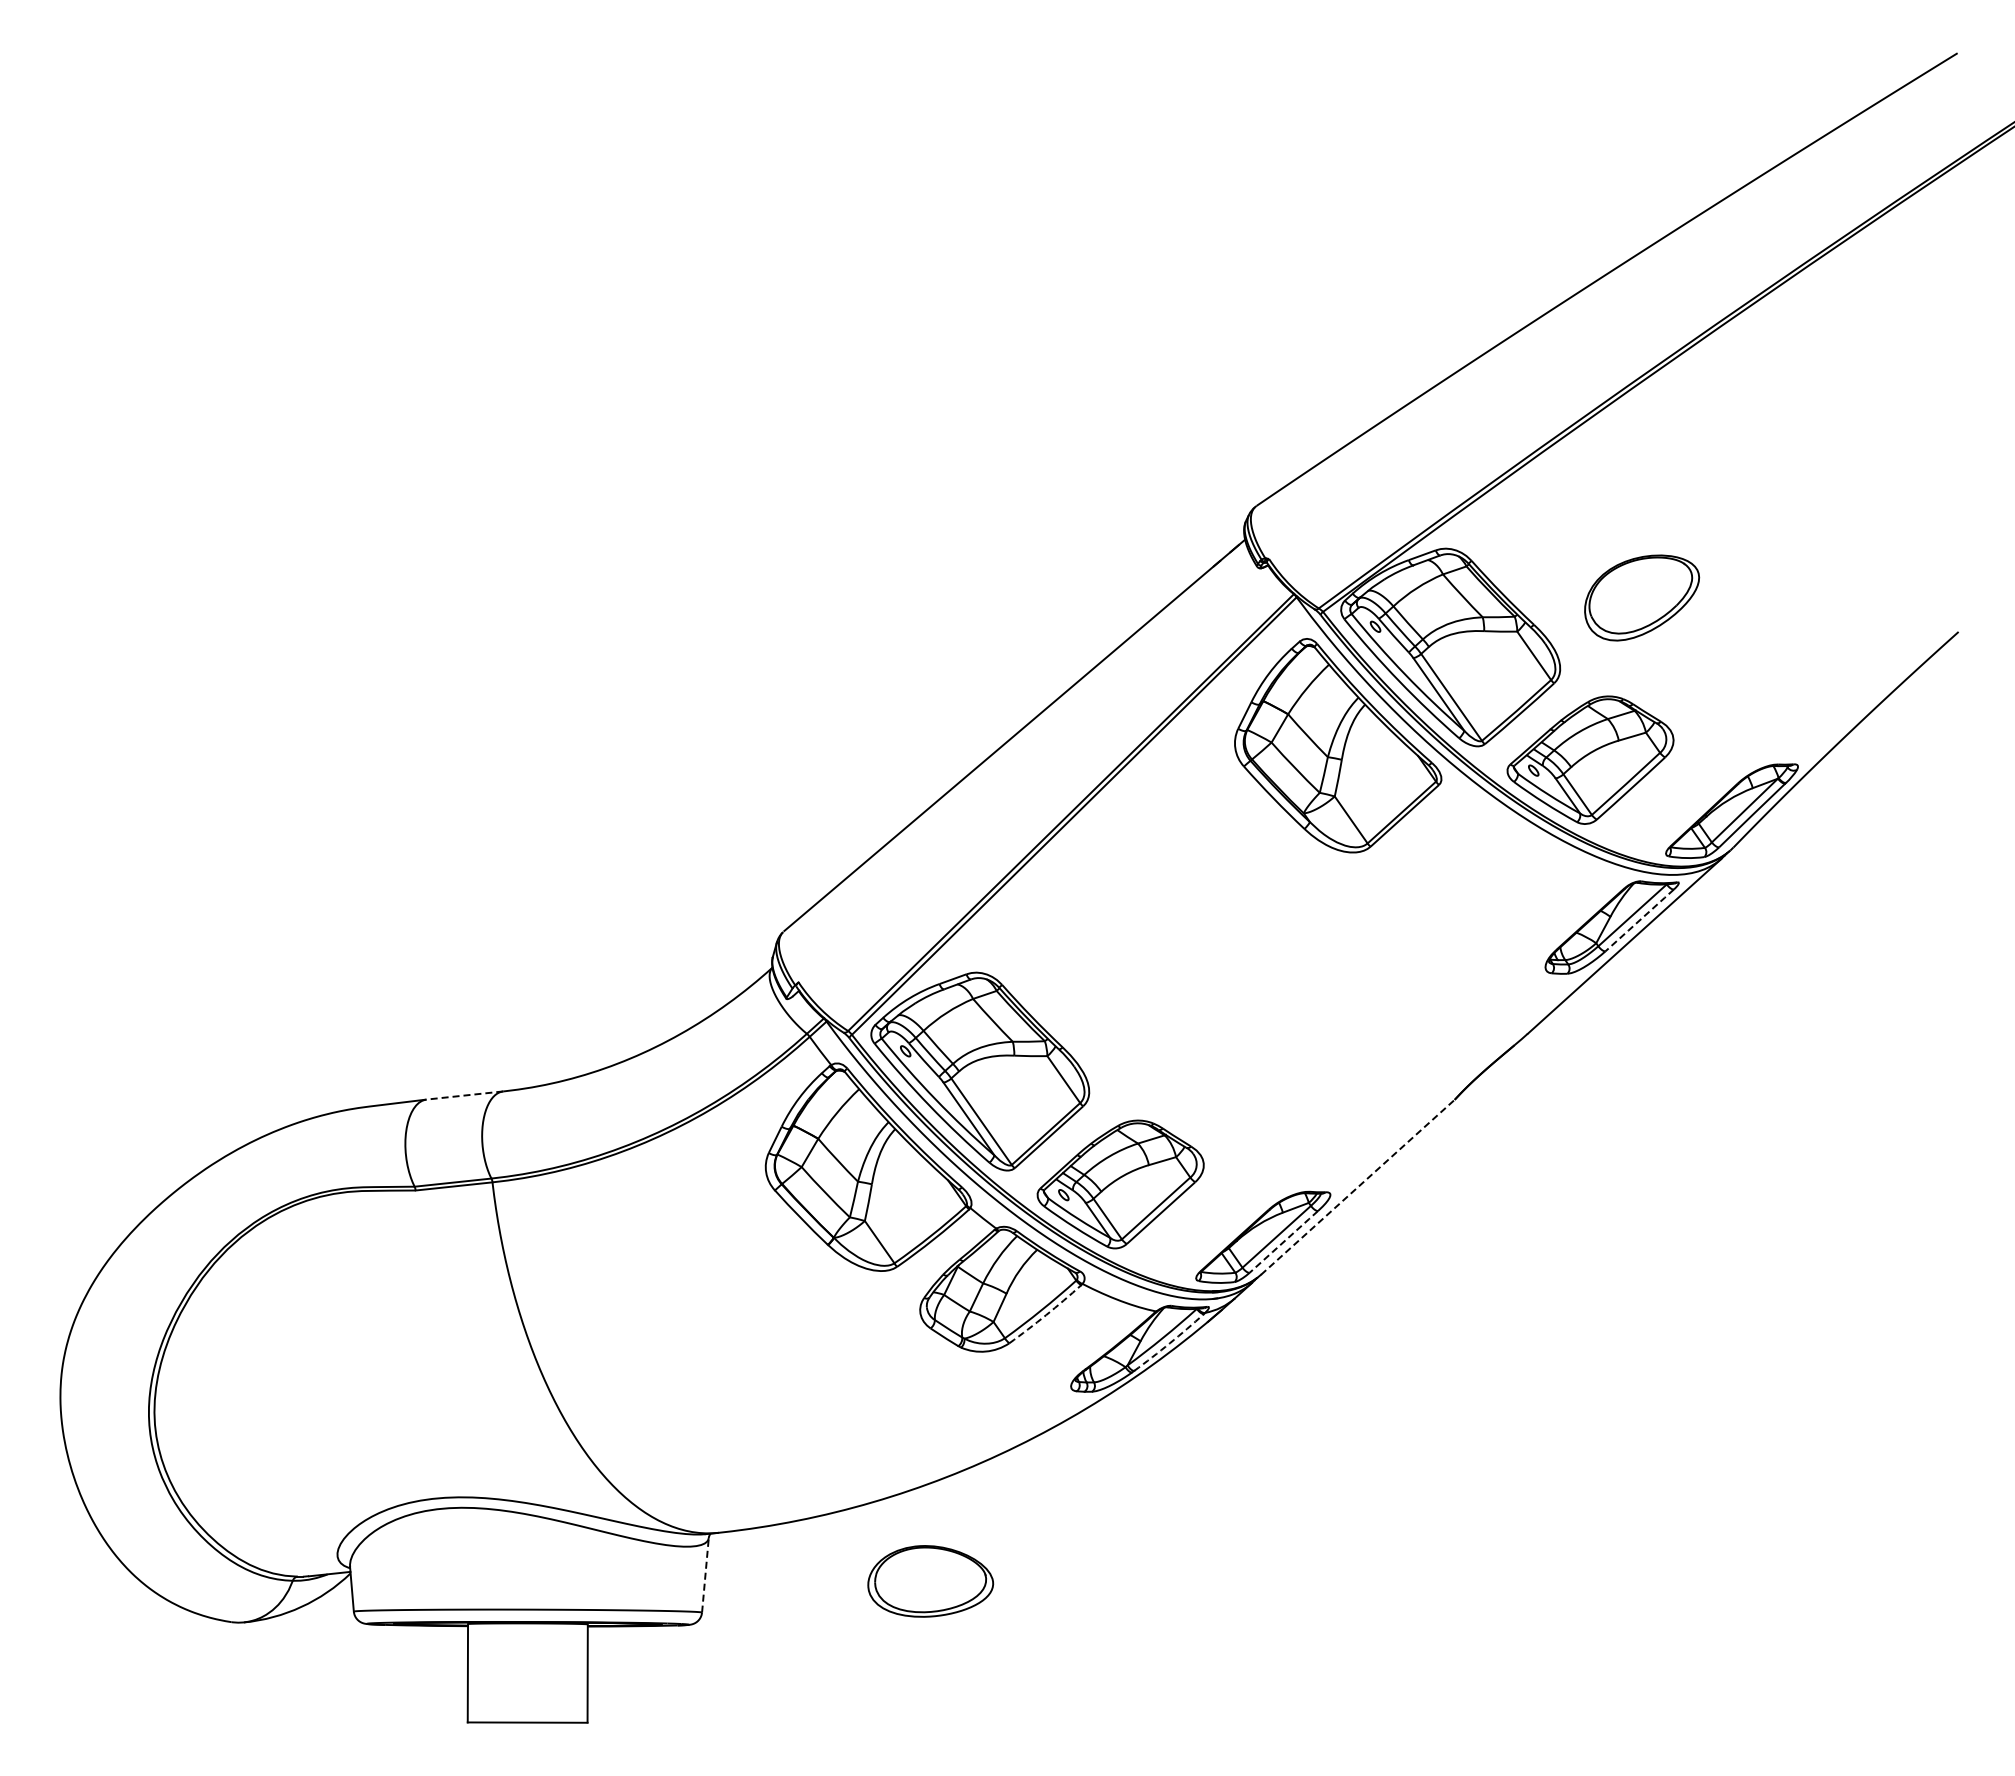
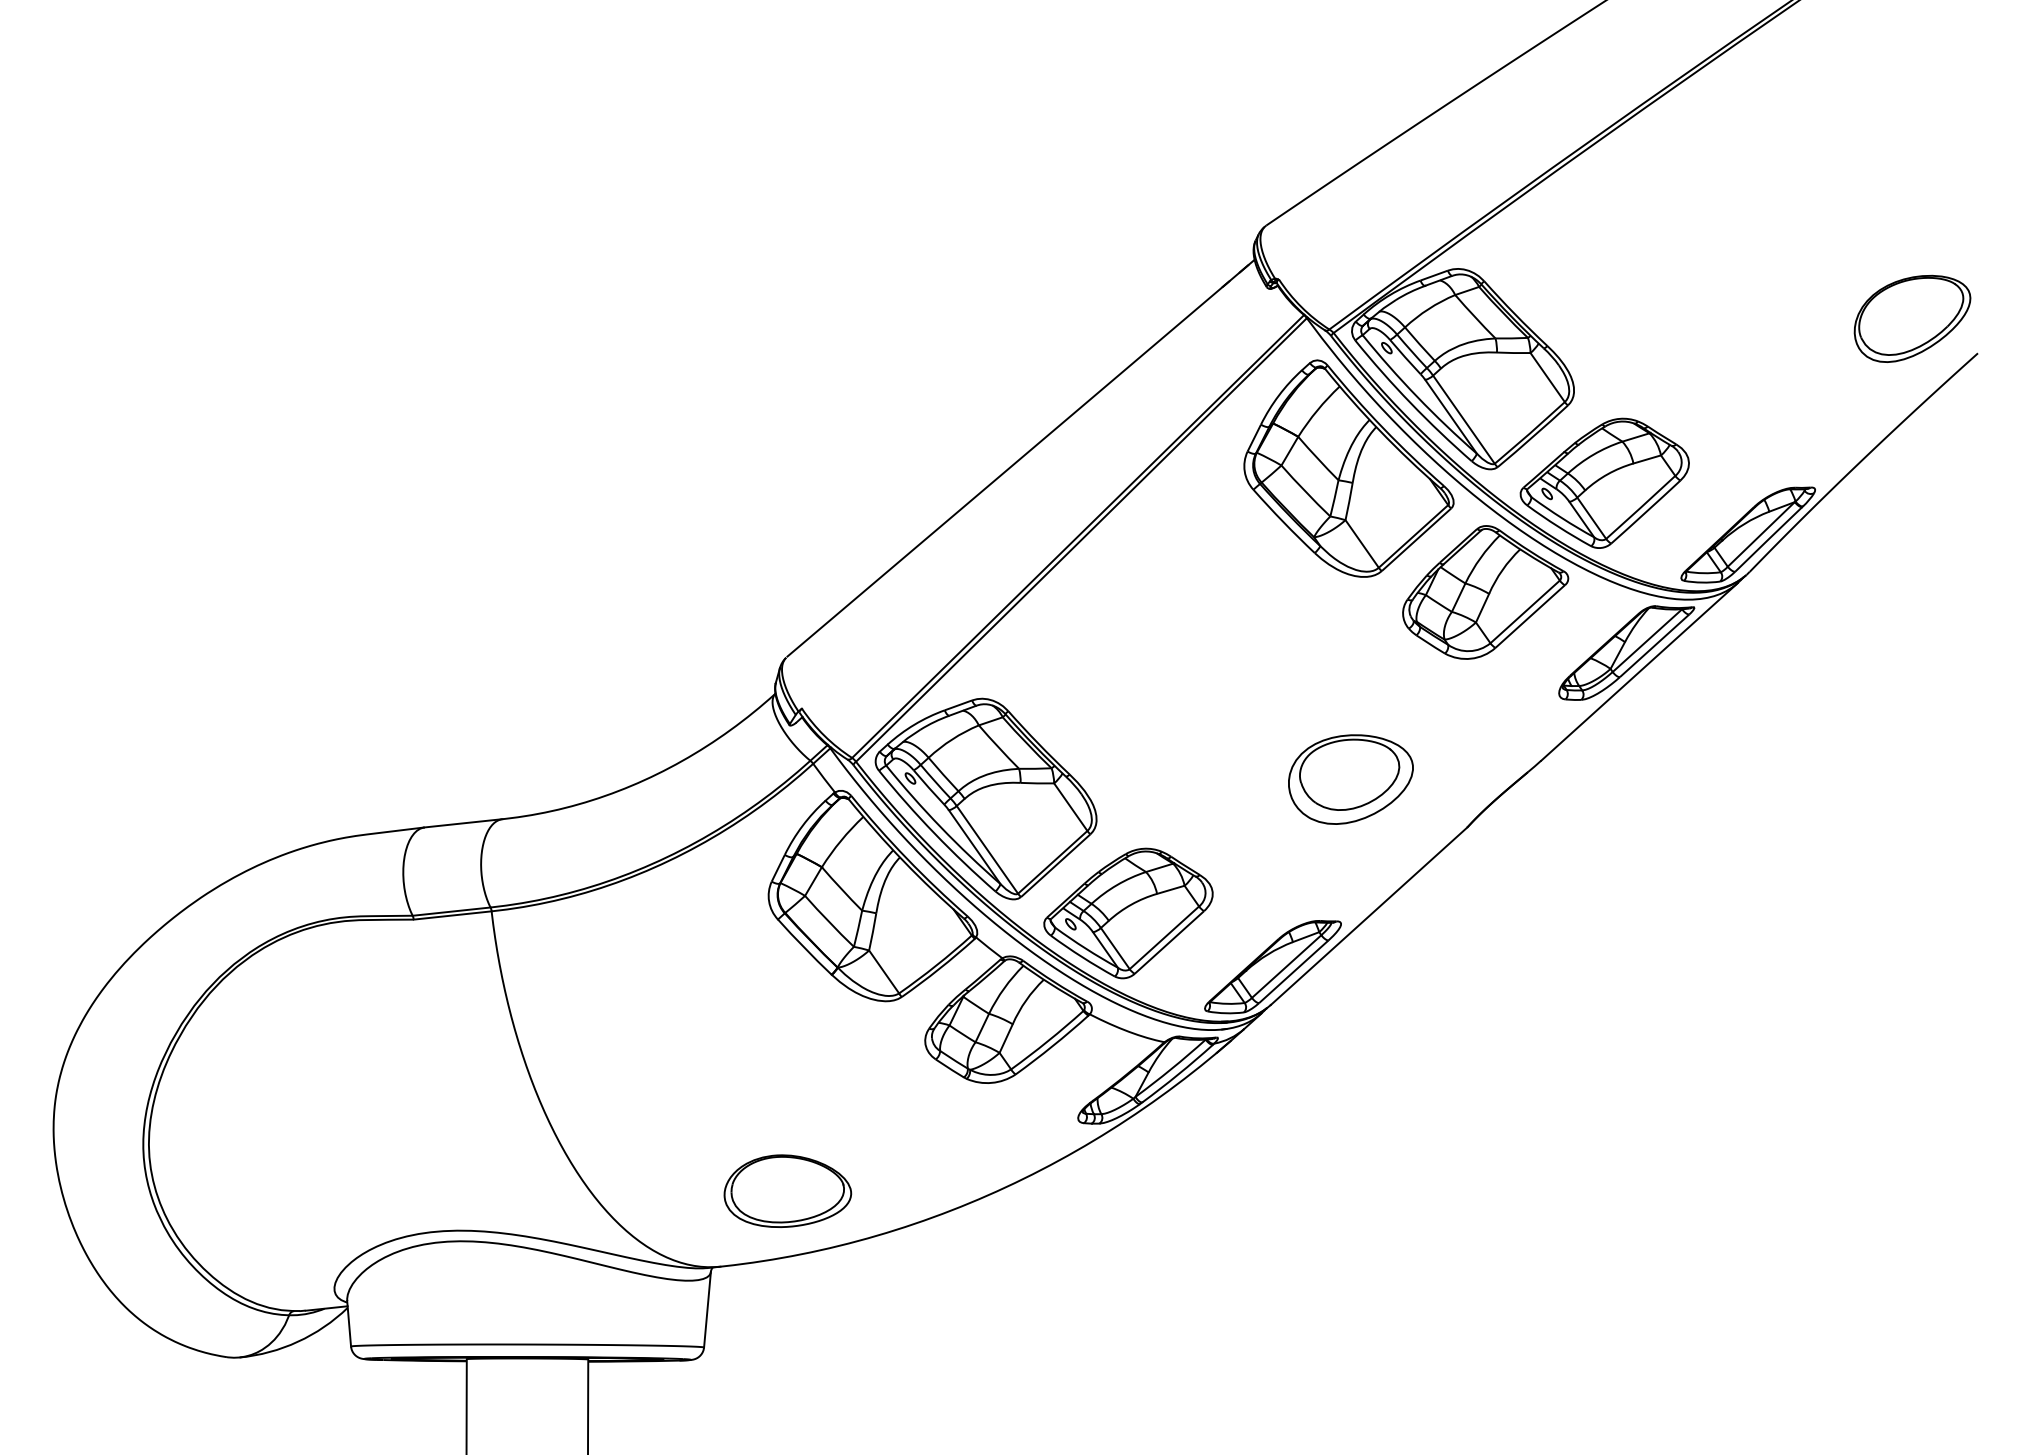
part: (1642, 597) -> (1912, 318), moved
part: (1472, 867) -> (1485, 592), added
line: (1639, 920) -> (1654, 645), dashed -> solid
part: (1340, 1052) -> (1351, 779), added
line: (464, 1095) -> (463, 823), dashed -> solid
line: (1357, 1187) -> (1368, 916), dashed -> solid
line: (1284, 1241) -> (1294, 971), dashed -> solid
arc: (1046, 1315) -> (1053, 1046), dashed -> solid
arc: (1169, 1343) -> (1177, 1074), dashed -> solid
line: (705, 1574) -> (707, 1308), dashed -> solid
part: (930, 1581) -> (787, 1191), moved

